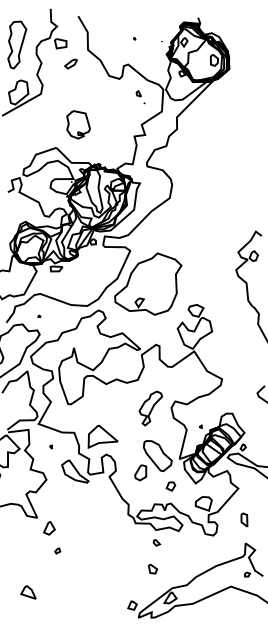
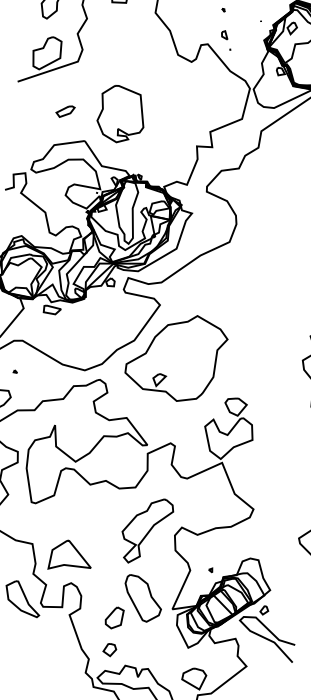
part: (70, 63) -> (64, 110), moved
part: (140, 97) -> (226, 40), moved
part: (78, 124) -> (122, 114), size x1.43
part: (150, 408) -> (145, 530), size x1.43
part: (170, 486) -> (109, 649), moved

